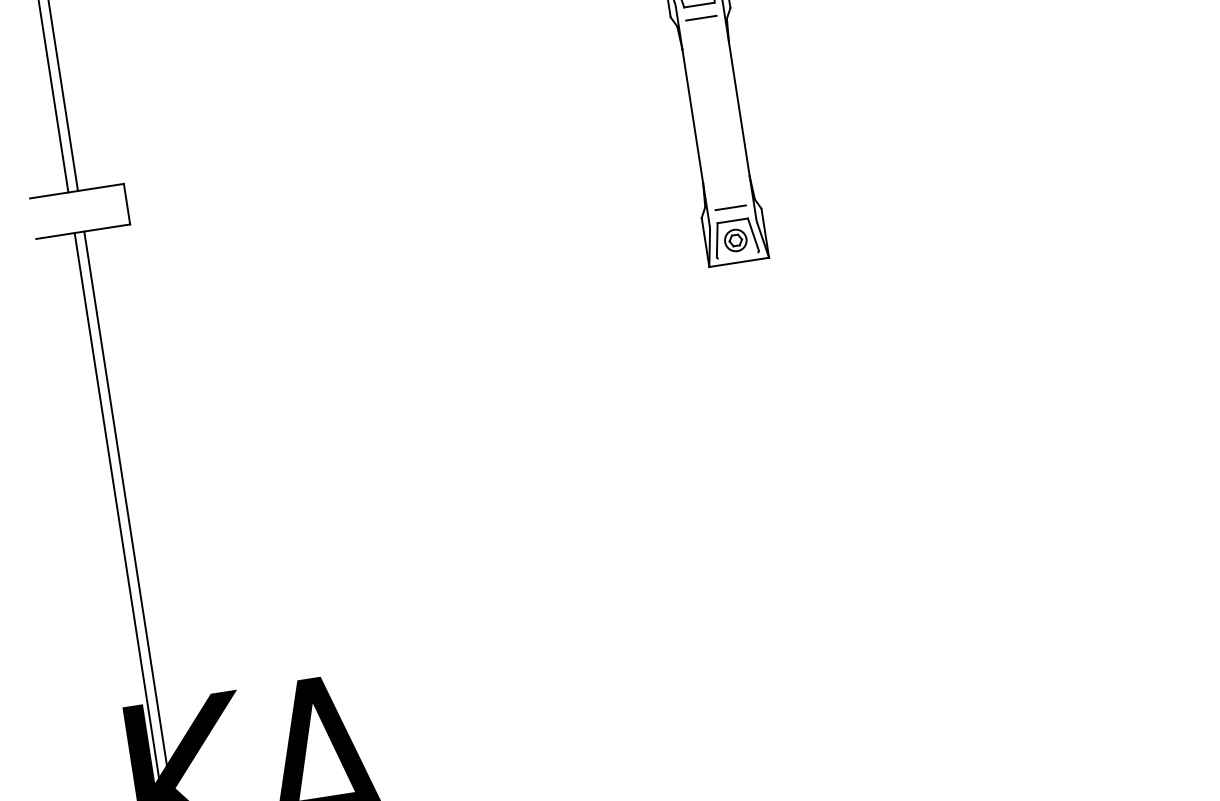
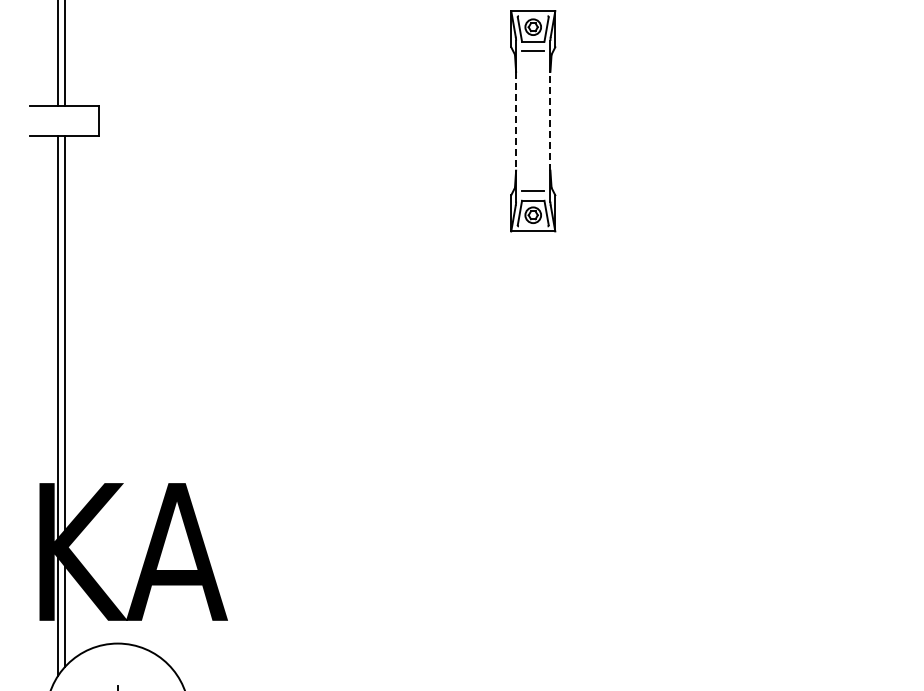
line: (739, 108) -> (550, 120), solid -> dashed
line: (693, 116) -> (516, 121), solid -> dashed

